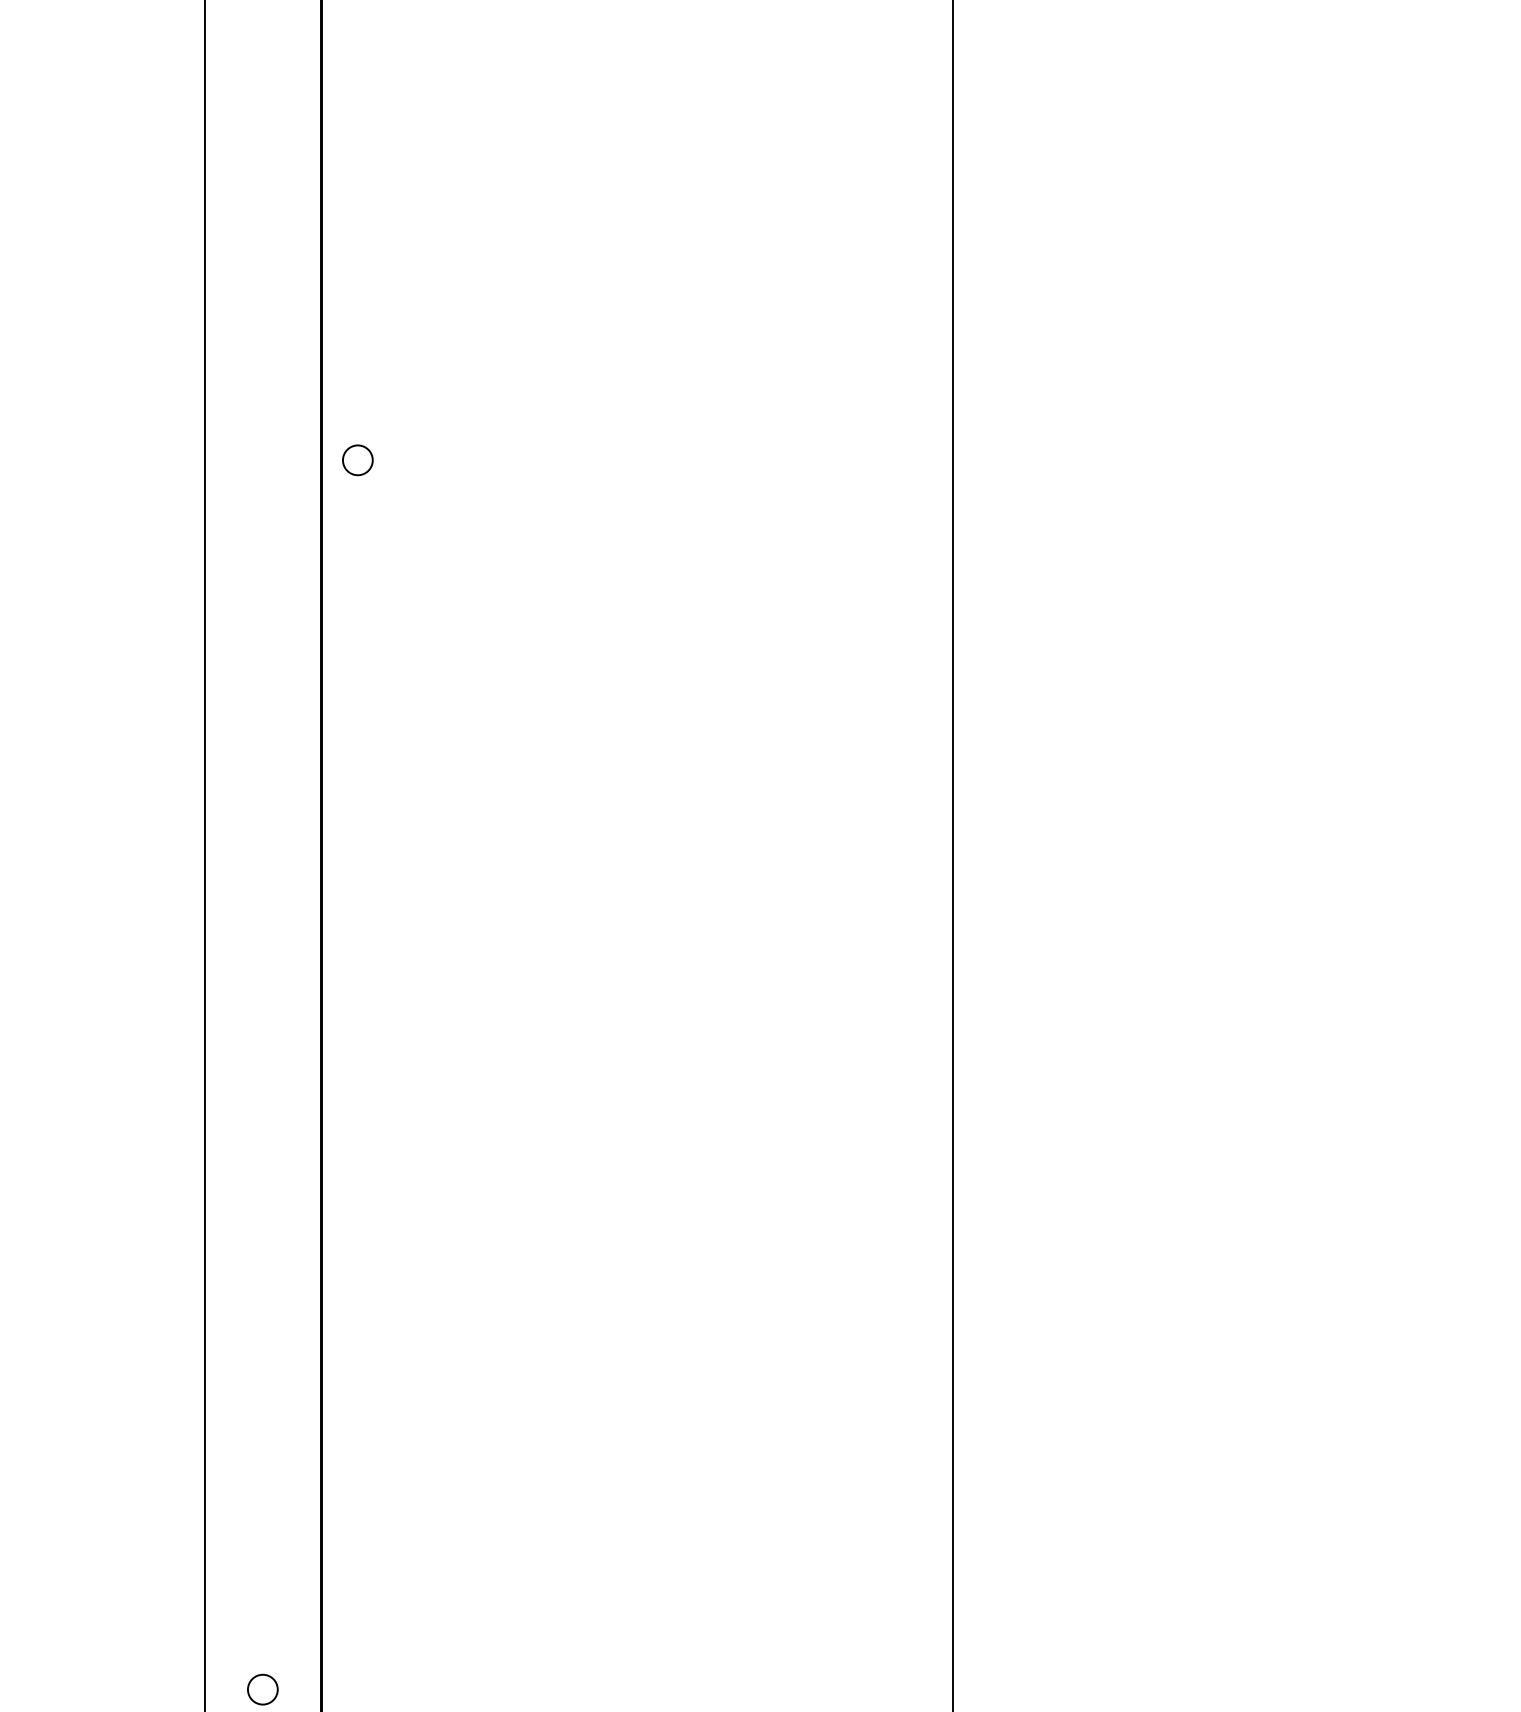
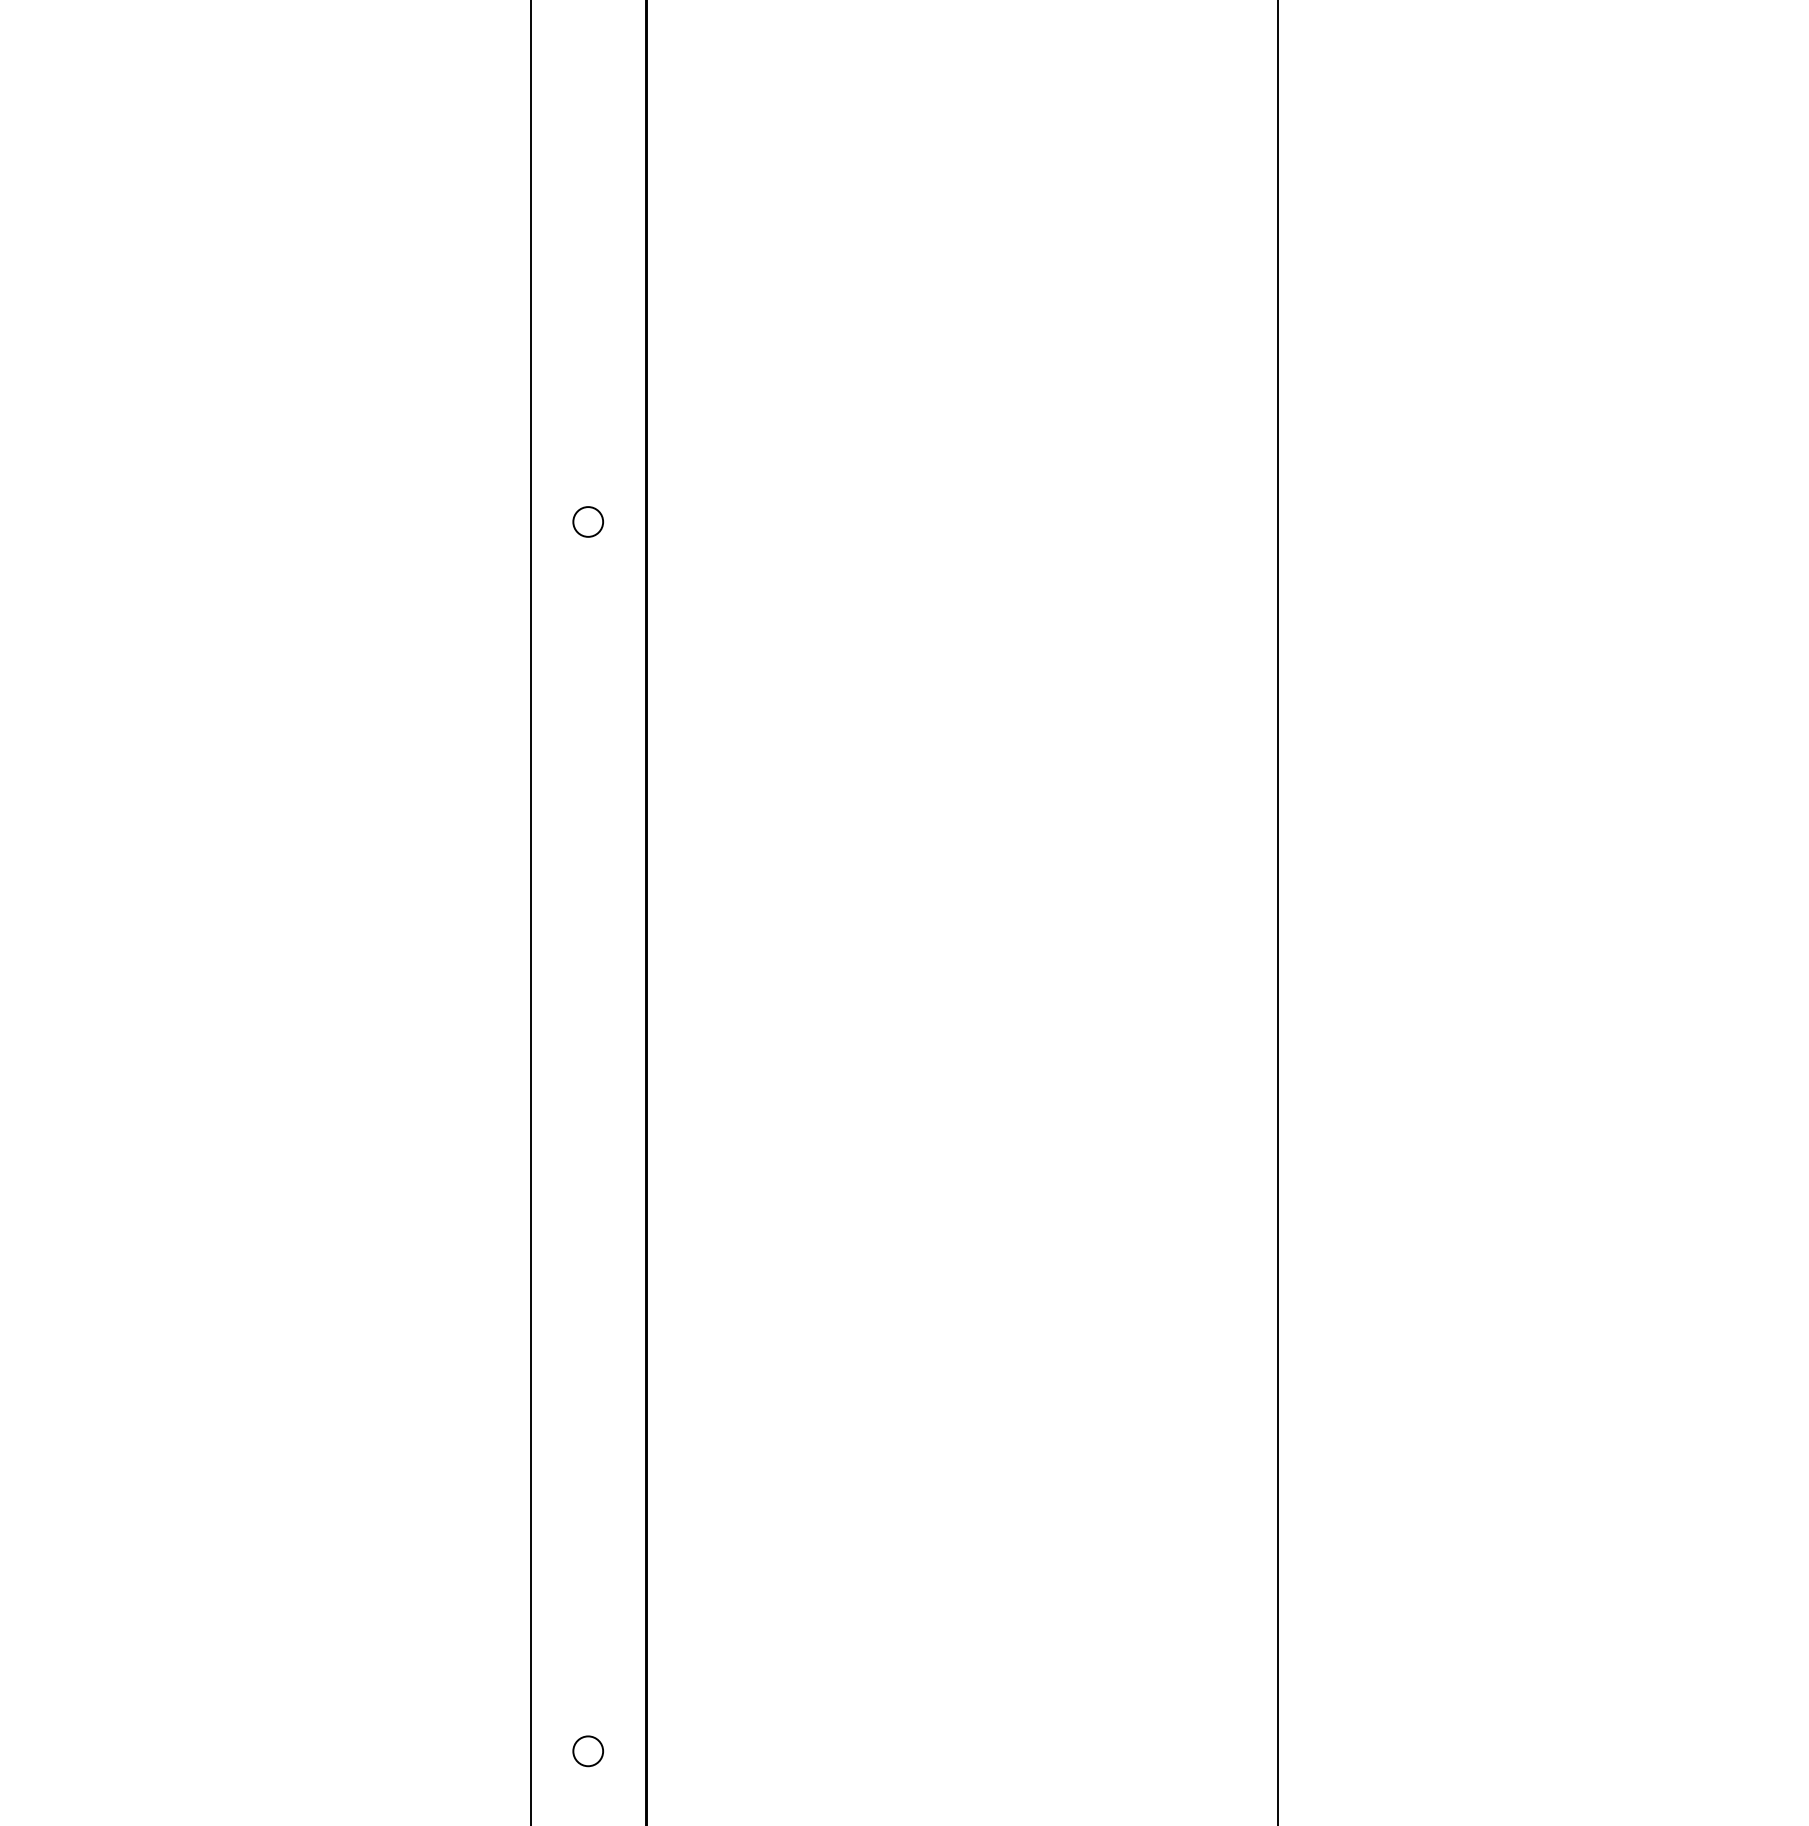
circle: (357, 459) -> (587, 521), moved

